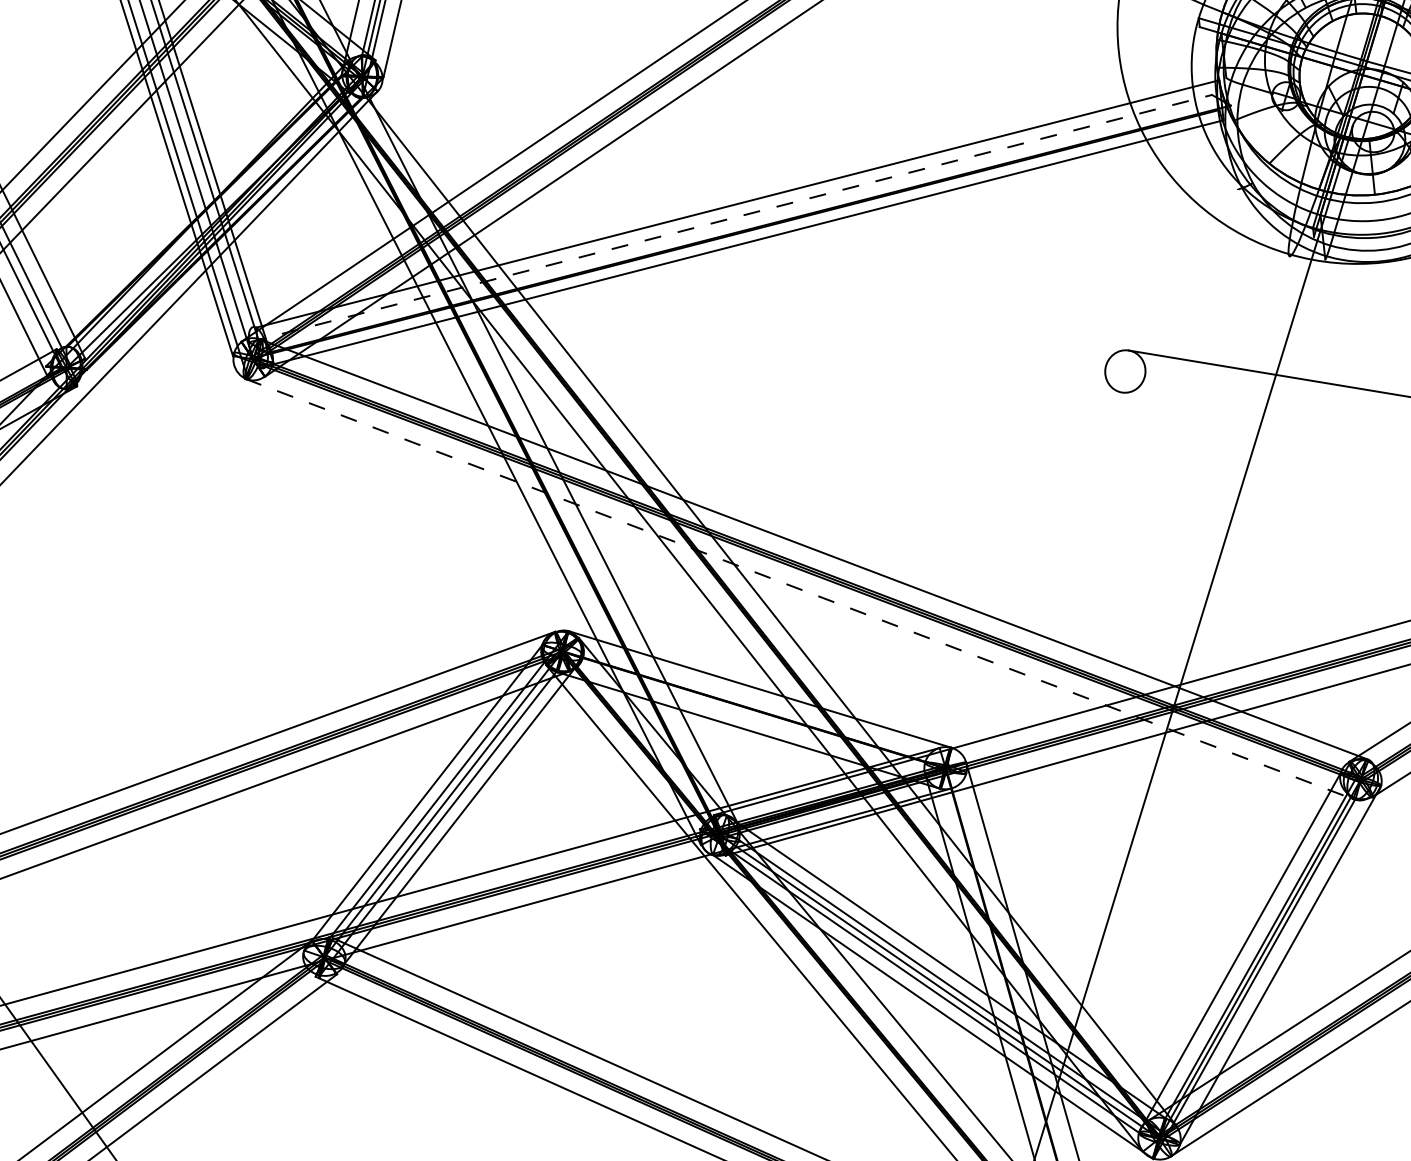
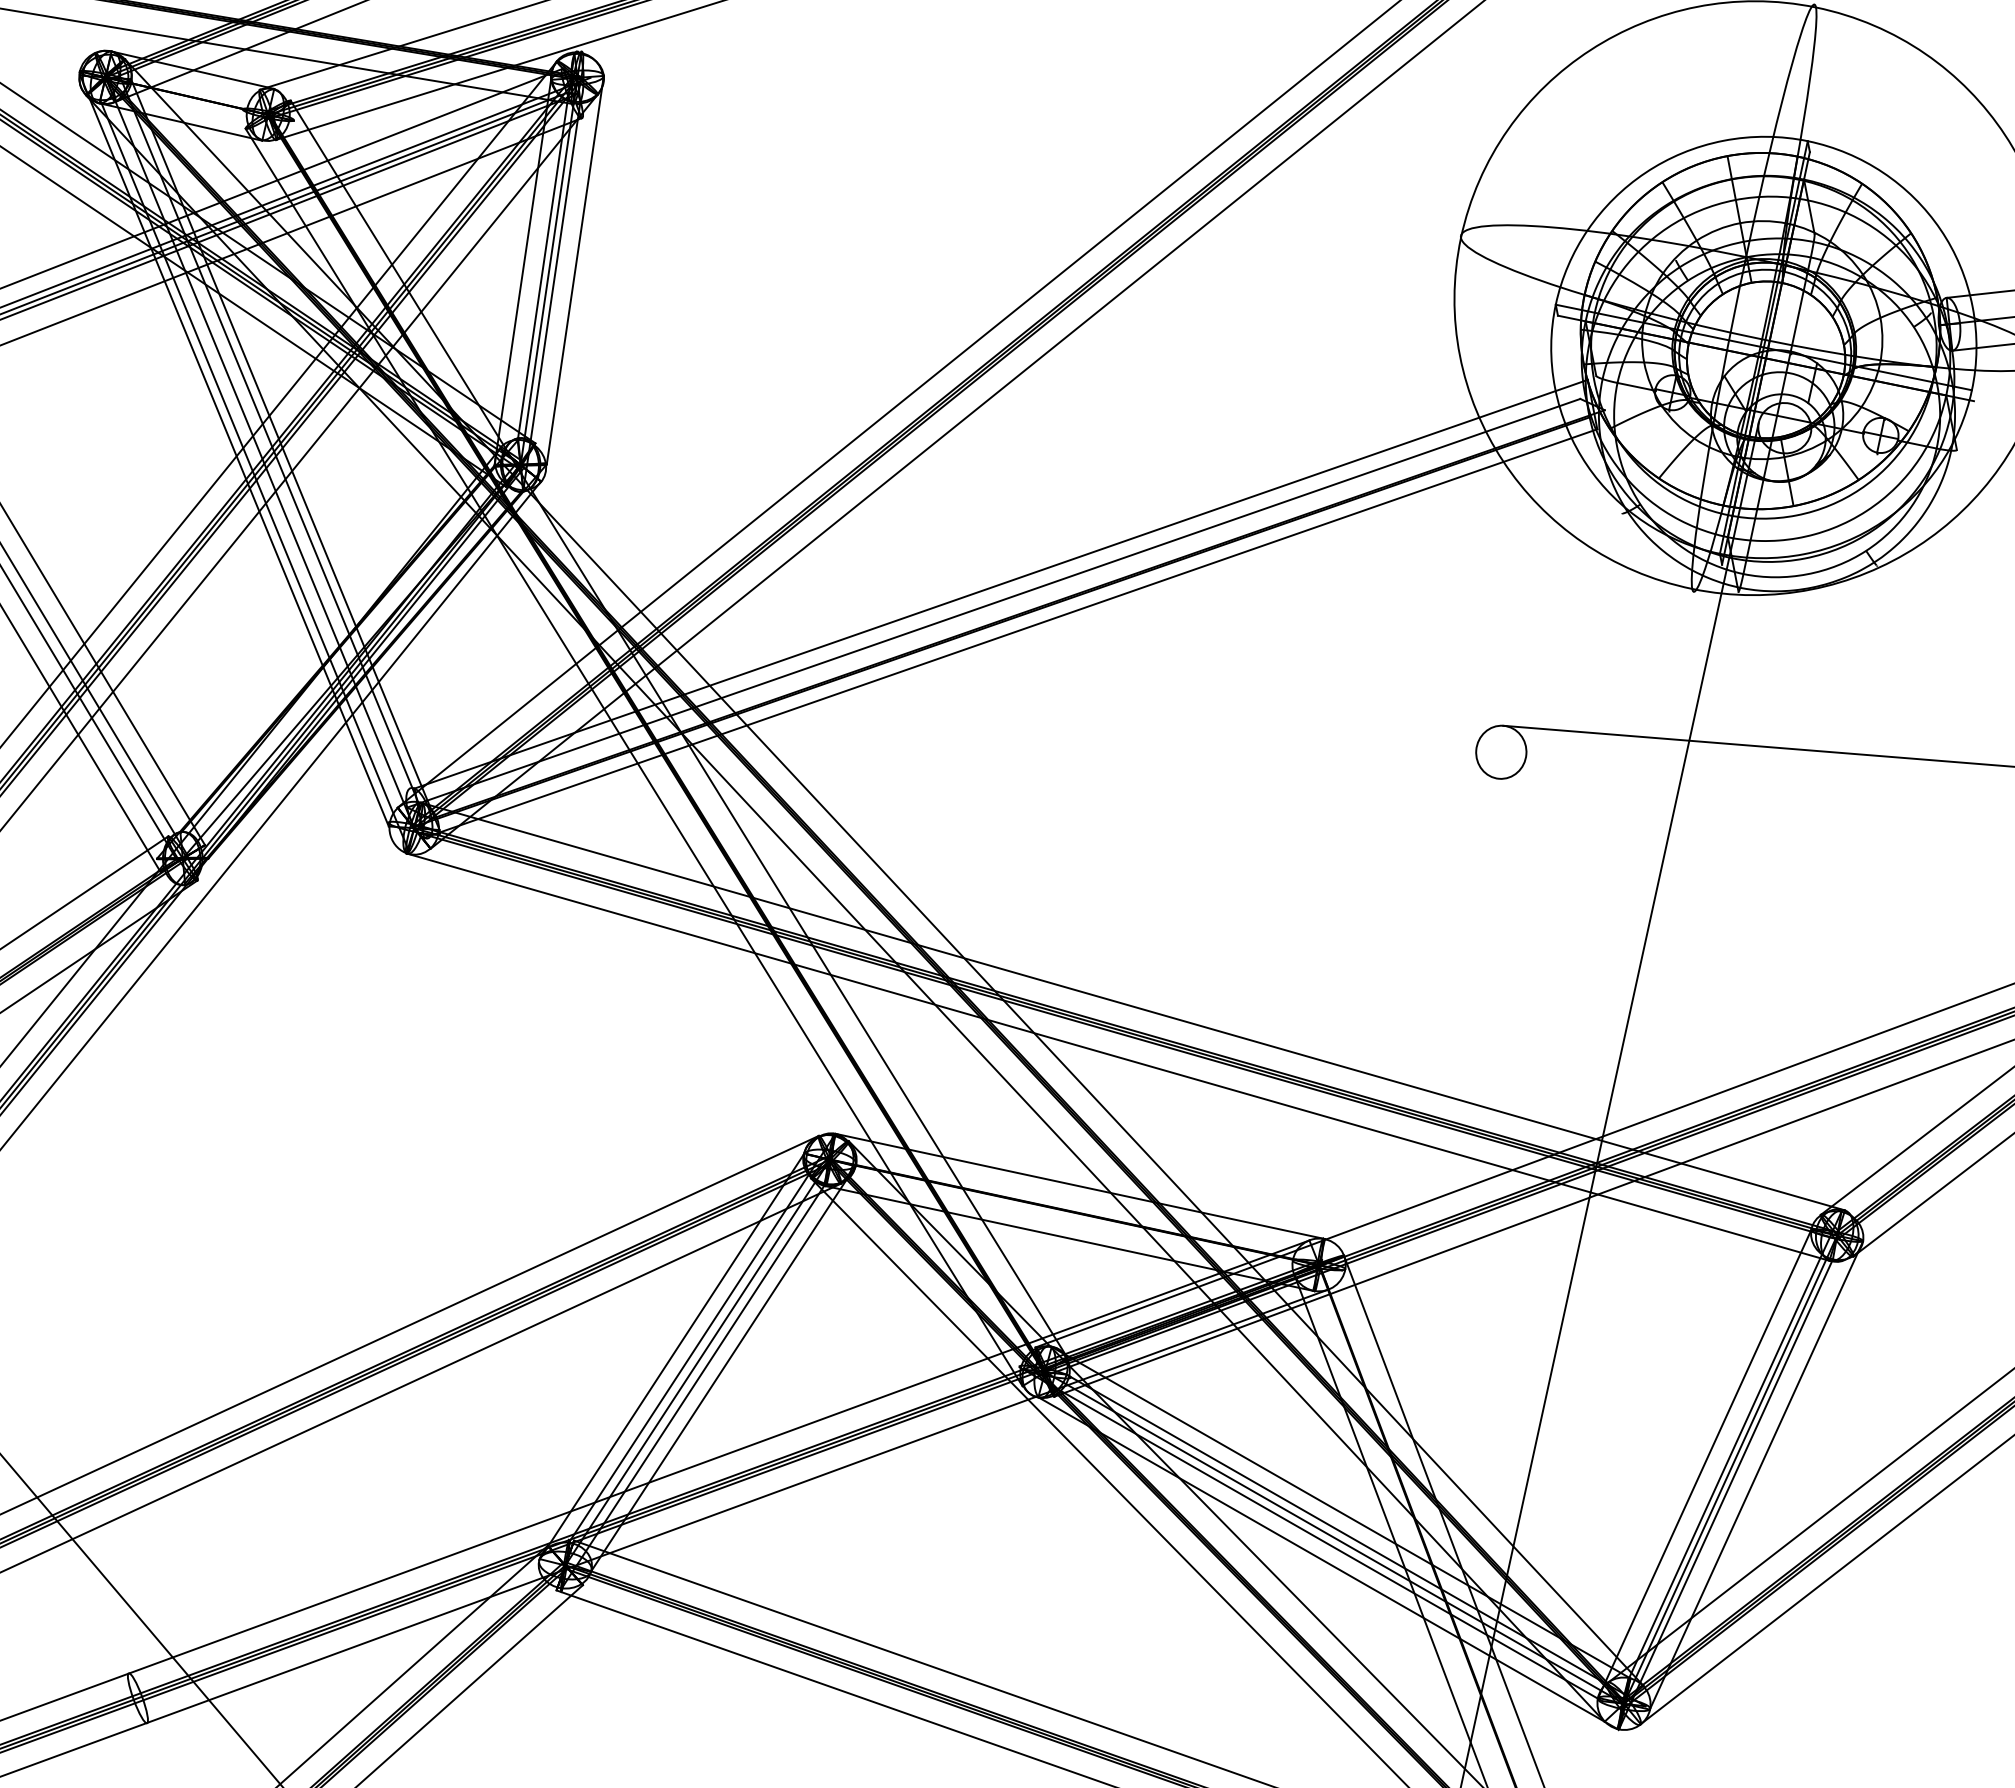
line: (731, 218) -> (994, 603), dashed -> solid
line: (799, 589) -> (1118, 1057), dashed -> solid

